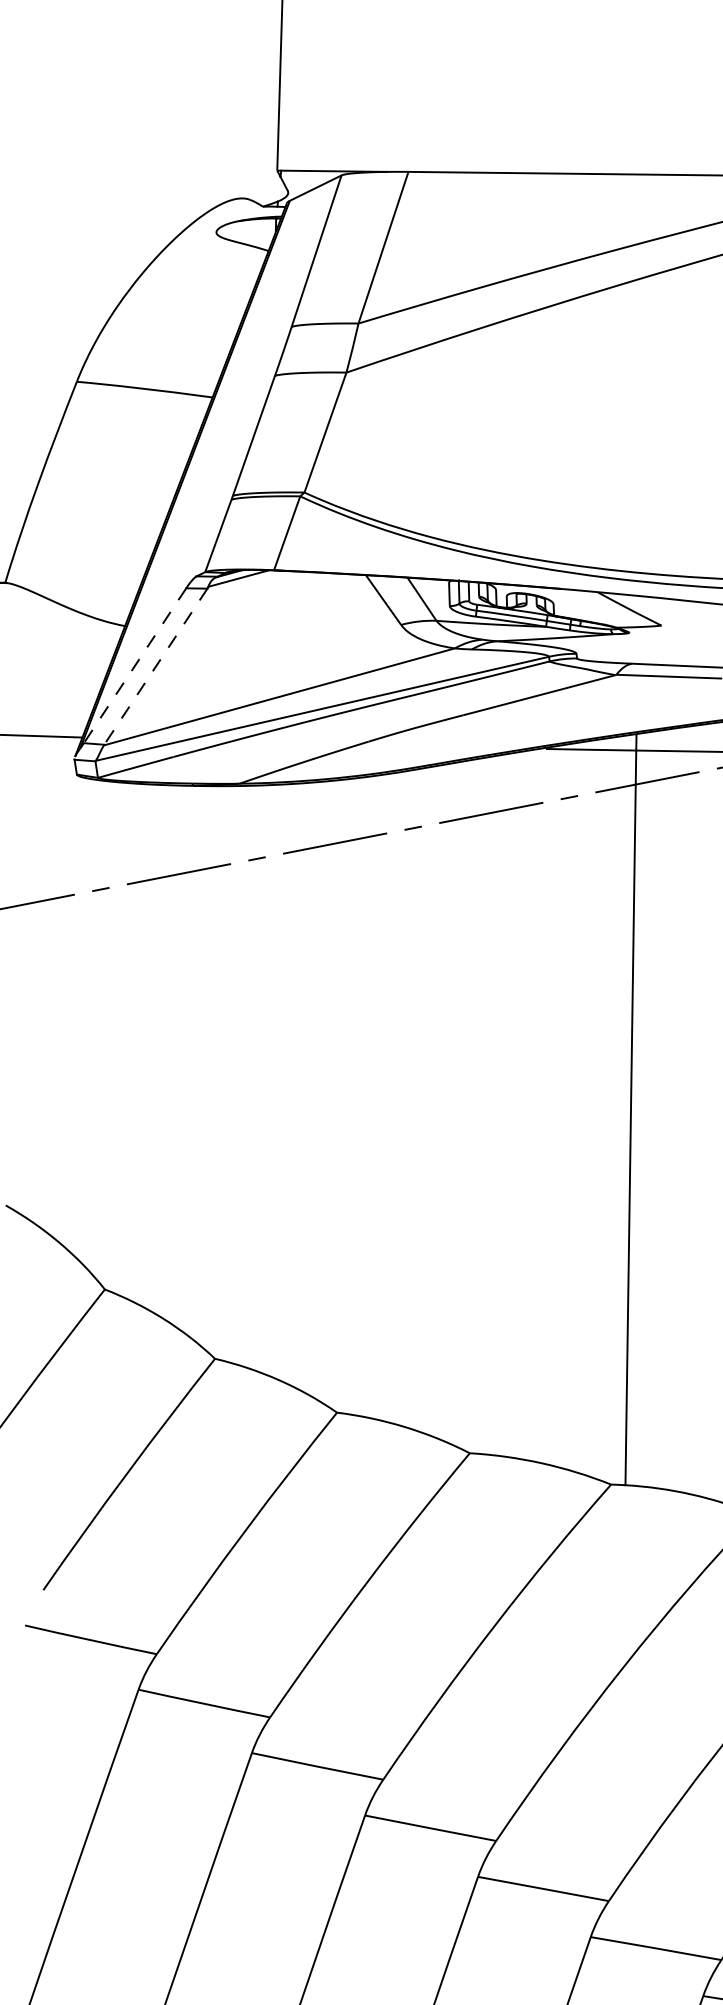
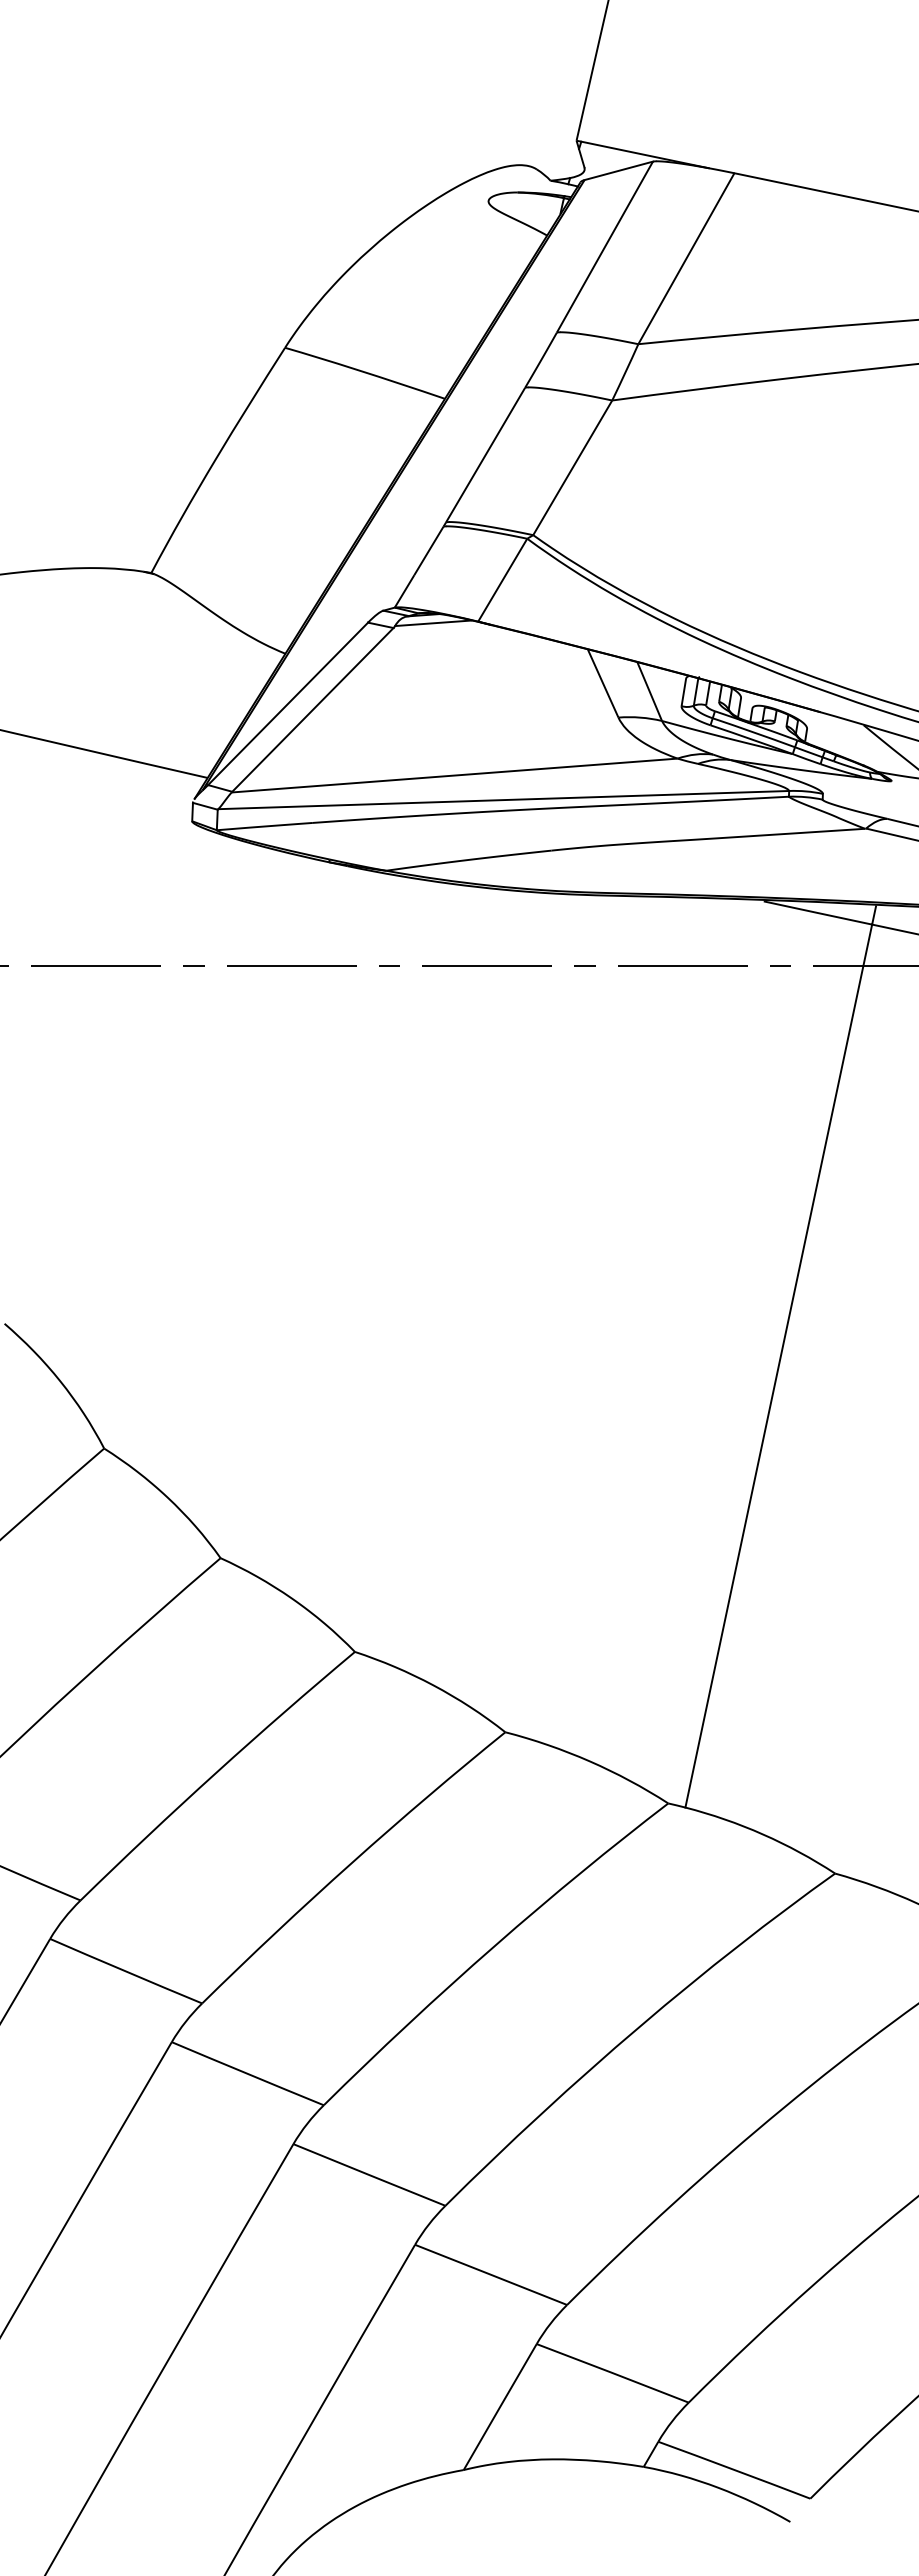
line: (135, 665) -> (288, 703), dashed -> solid
line: (155, 666) -> (312, 709), dashed -> solid

